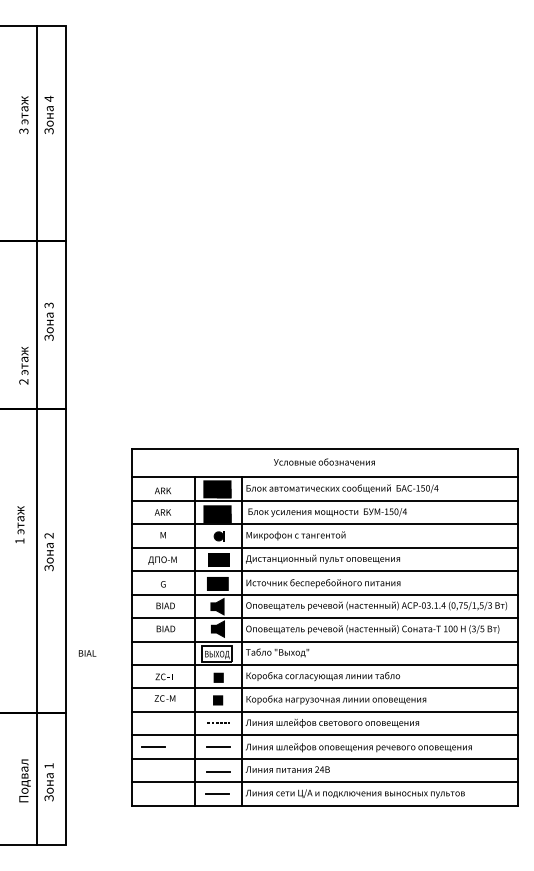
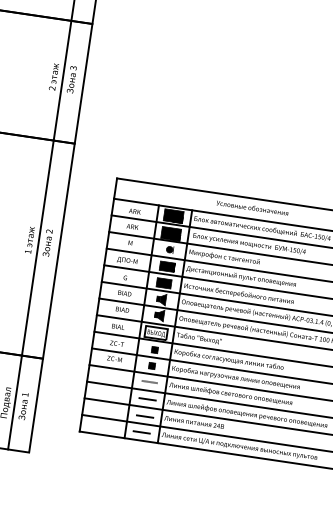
text: (23, 365) -> (53, 76), moved
text: (19, 524) -> (29, 239), moved
text: (87, 653) -> (118, 326), moved
line: (153, 746) -> (101, 391), removed

